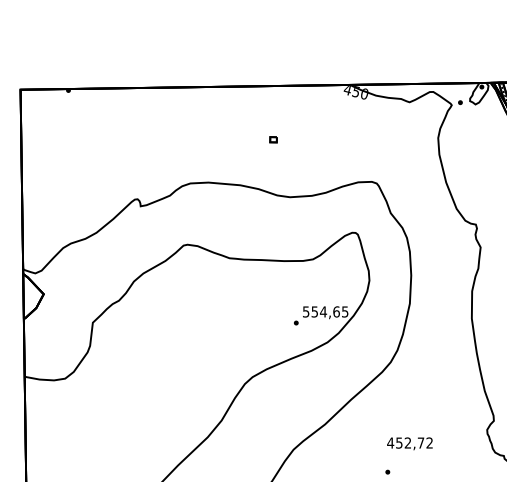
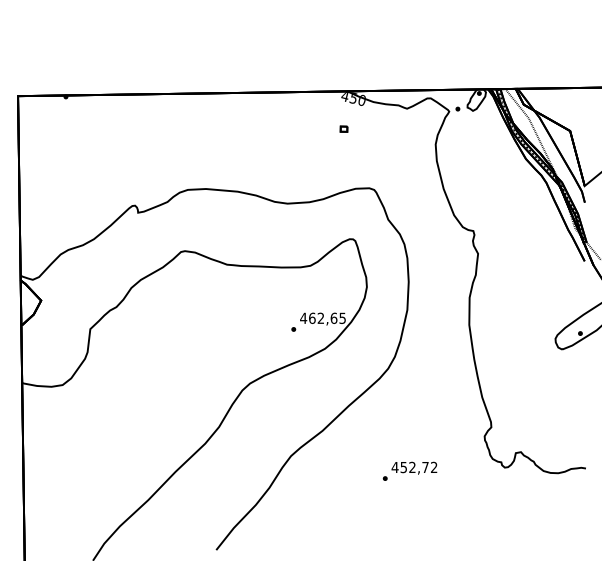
part: (273, 139) -> (343, 128), moved
text: (315, 311) -> (312, 317), 554,65 -> 462,65
text: (410, 443) -> (414, 467), moved

